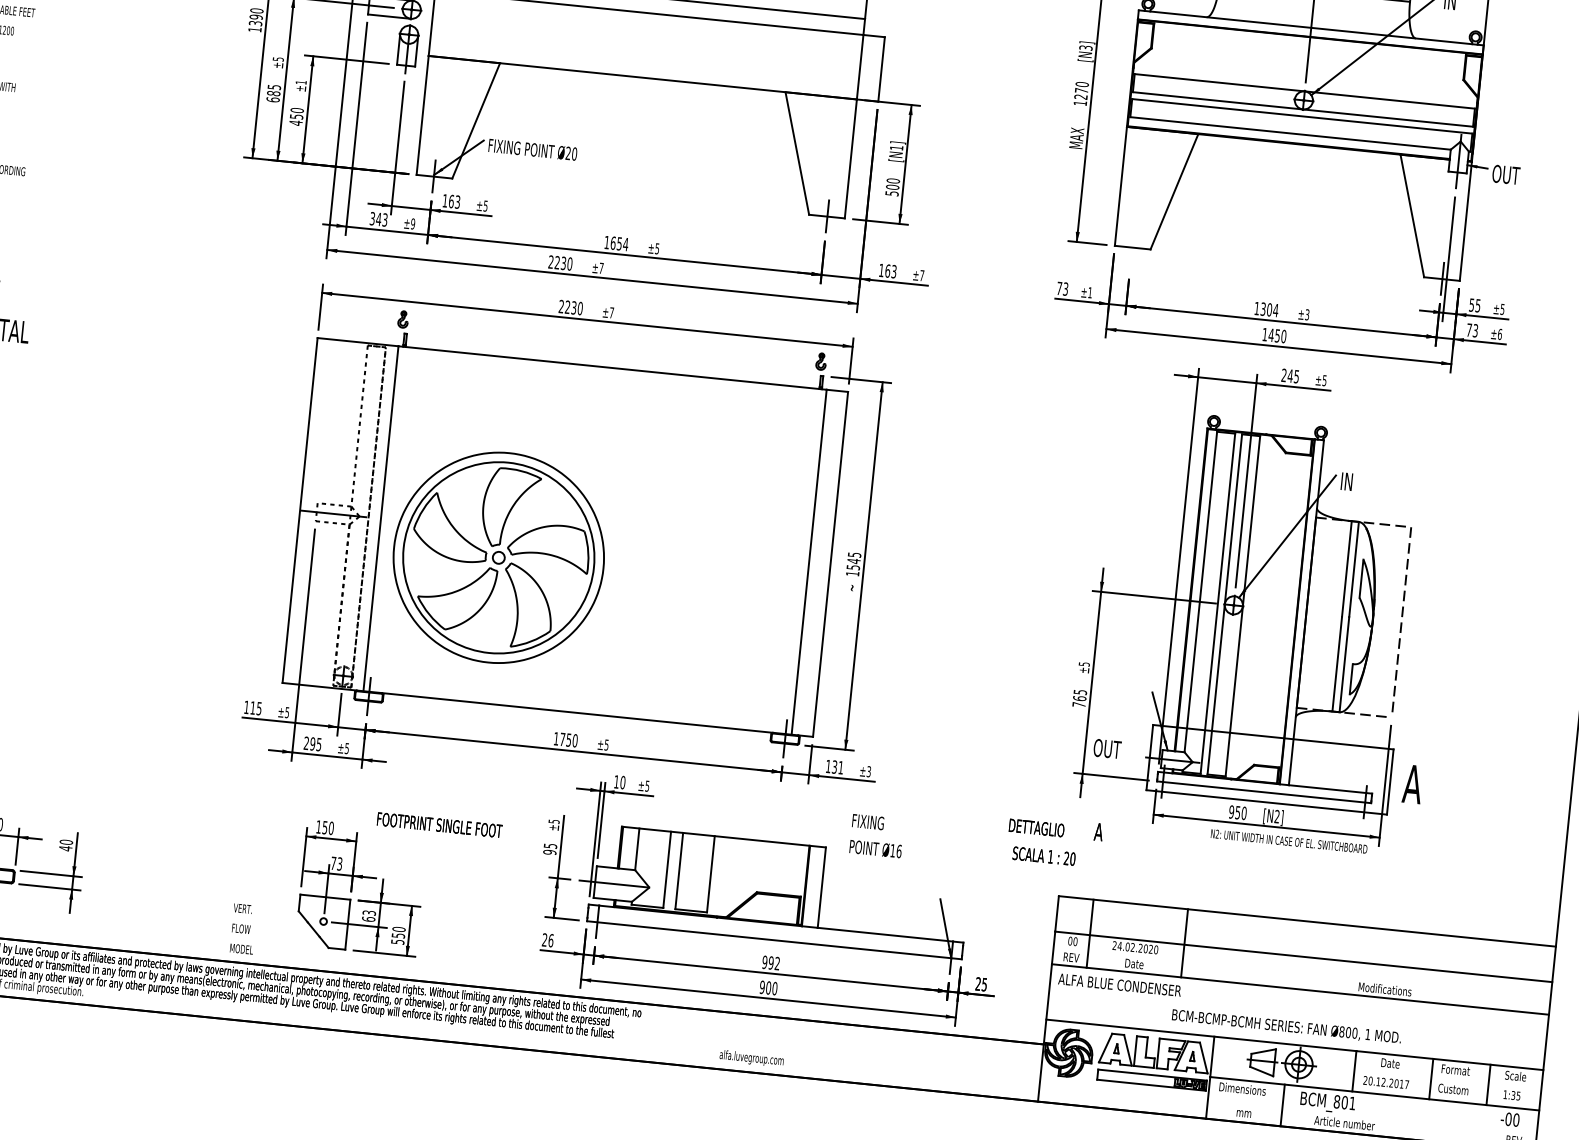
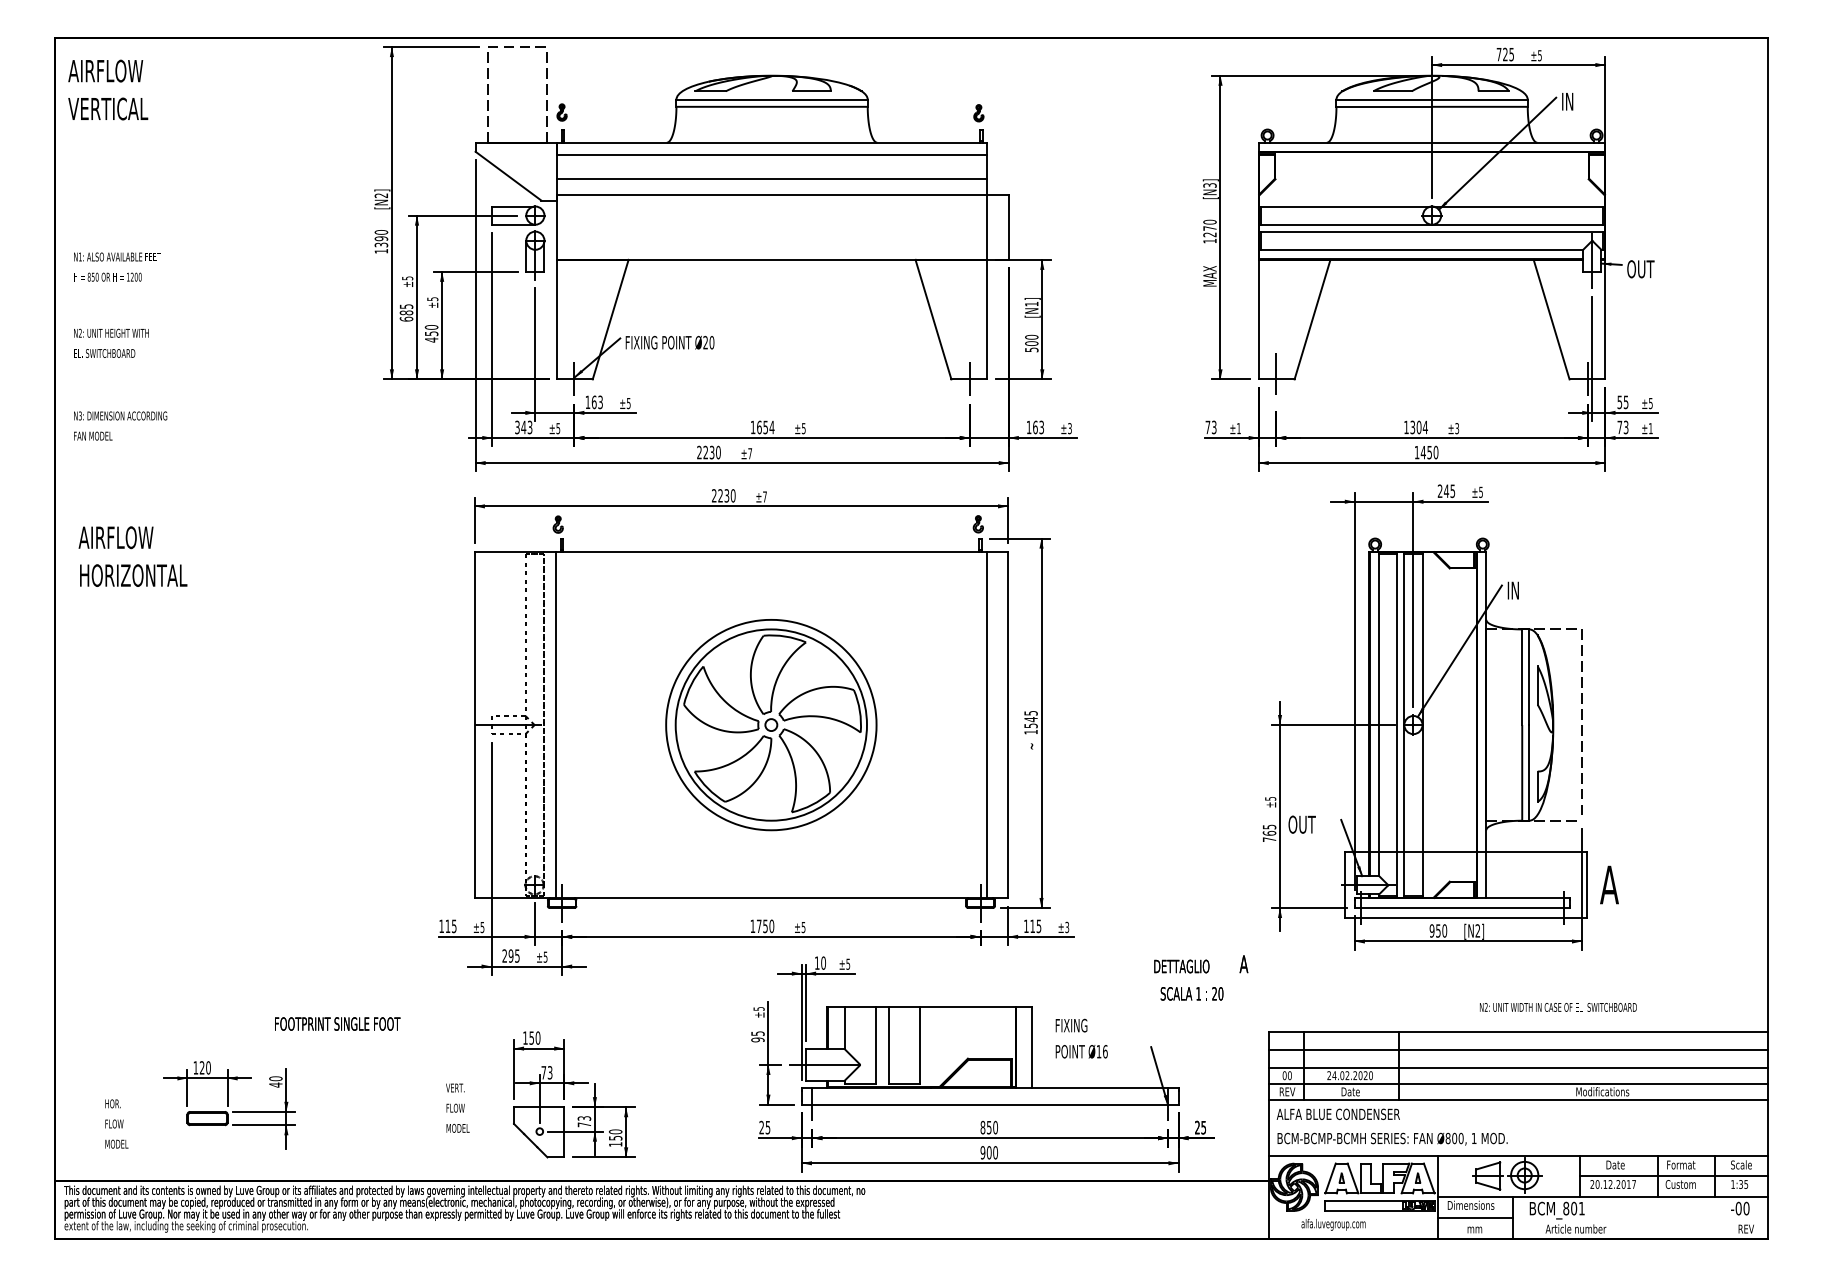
text: (300, 82) -> (432, 299), ±1 -> ±5
text: (413, 223) -> (558, 428), ±9 -> ±5
line: (1133, 242) -> (1276, 374), added
text: (921, 275) -> (1069, 428), ±7 -> ±3
text: (1499, 334) -> (1650, 428), ±6 -> ±1
part: (498, 558) -> (771, 725), moved
text: (1106, 748) -> (1301, 824), moved
text: (837, 767) -> (1035, 926), 131 -> 115
text: (439, 824) -> (337, 1023), moved
text: (876, 835) -> (1081, 1038), moved
text: (1055, 840) -> (1201, 977), moved
text: (1289, 841) -> (1558, 1007), moved
text: (368, 918) -> (584, 1124), 63 -> 73
text: (243, 928) -> (457, 1107), moved
line: (1305, 938) -> (1518, 1049), added
text: (550, 940) -> (767, 1127), 26 -> 25
text: (397, 942) -> (615, 1144), 550 -> 150
text: (770, 962) -> (988, 1127), 992 -> 850
line: (1302, 973) -> (1518, 1084), added
text: (1286, 1026) -> (1392, 1138), moved
text: (751, 1058) -> (1333, 1224), moved
line: (1448, 1079) -> (1674, 1175), added
line: (1244, 1102) -> (1474, 1218), added

